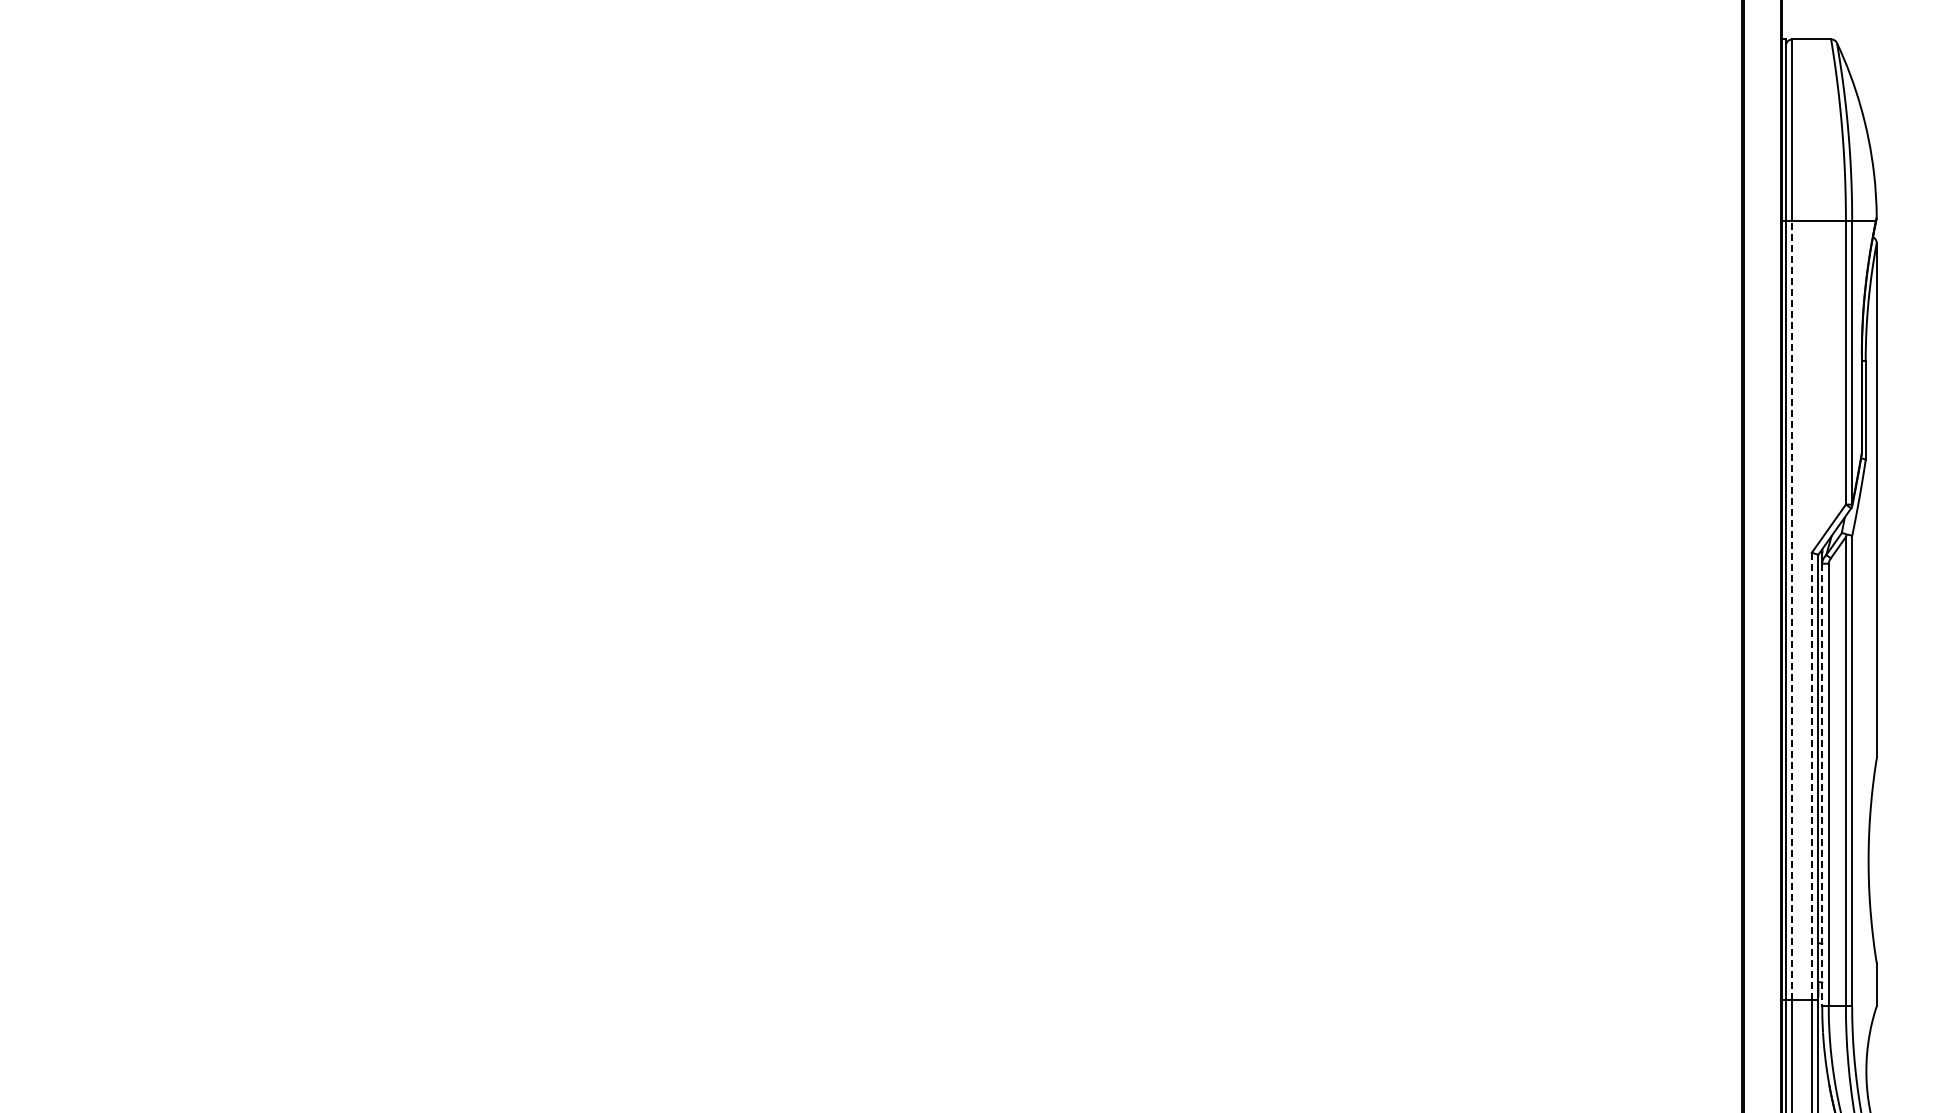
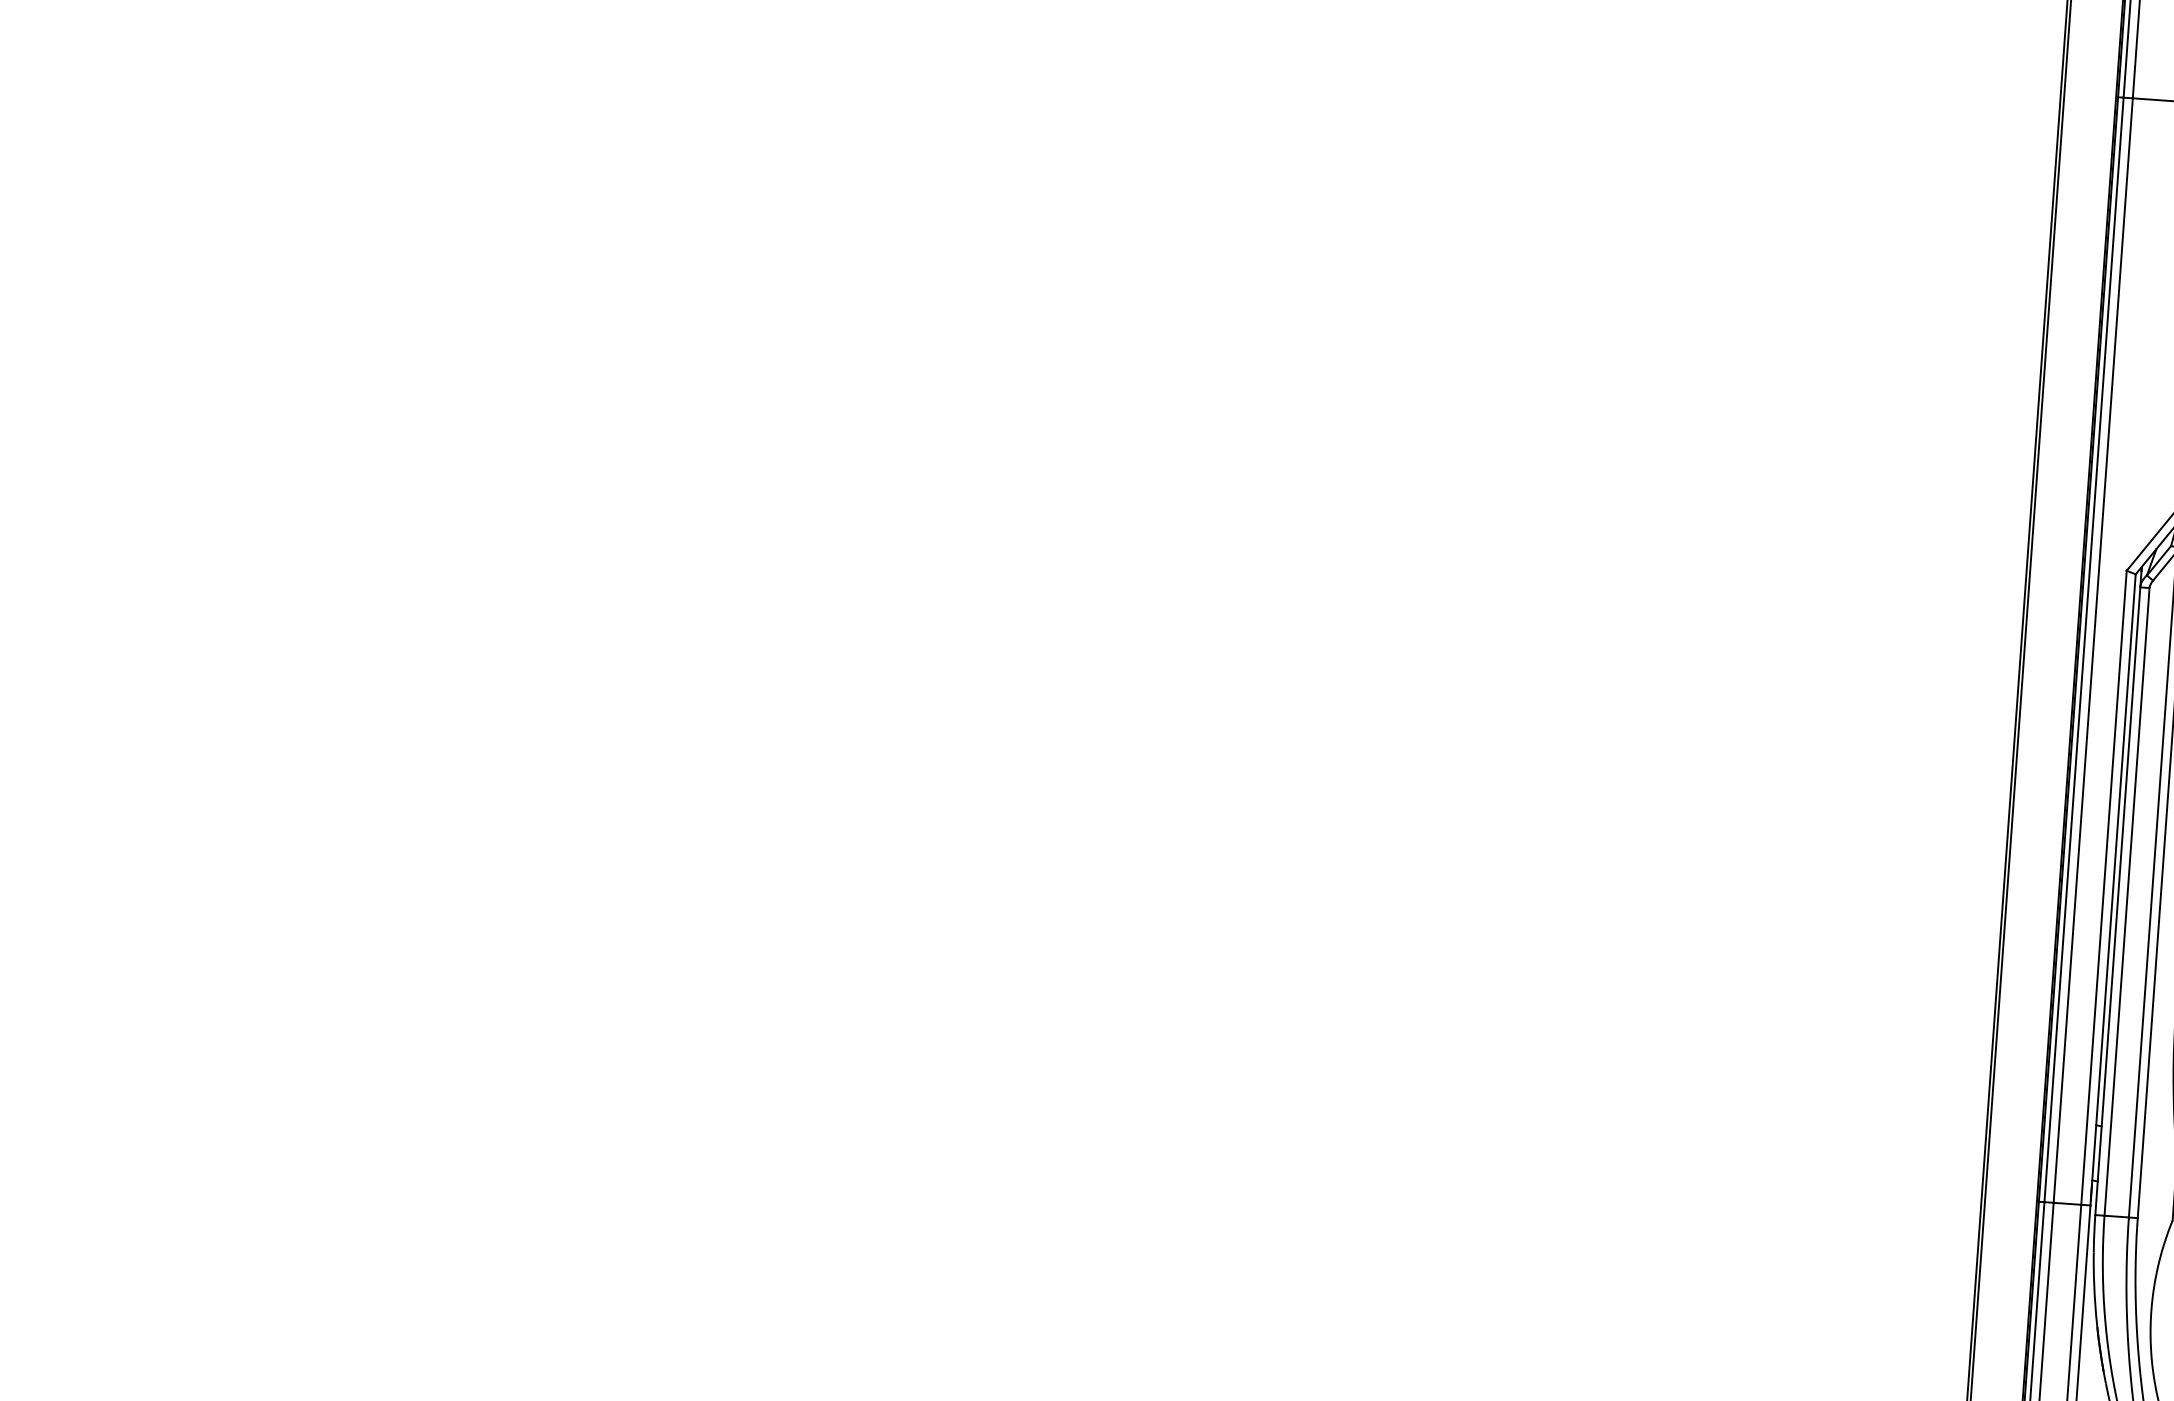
line: (1792, 609) -> (2093, 649), dashed -> solid
line: (1811, 775) -> (2103, 886), dashed -> solid
line: (1822, 785) -> (2118, 902), dashed -> solid

